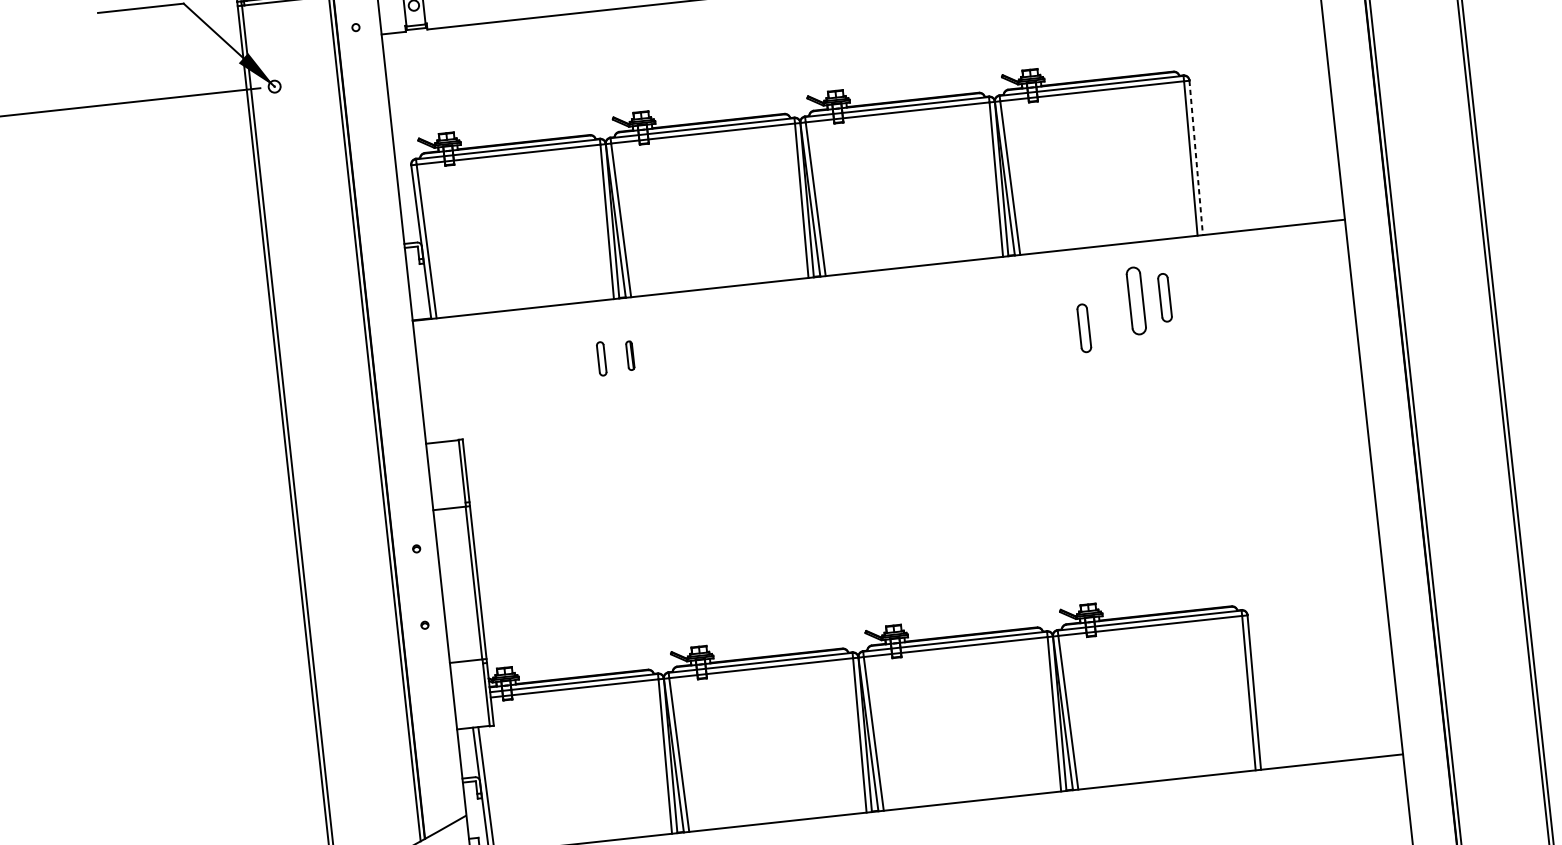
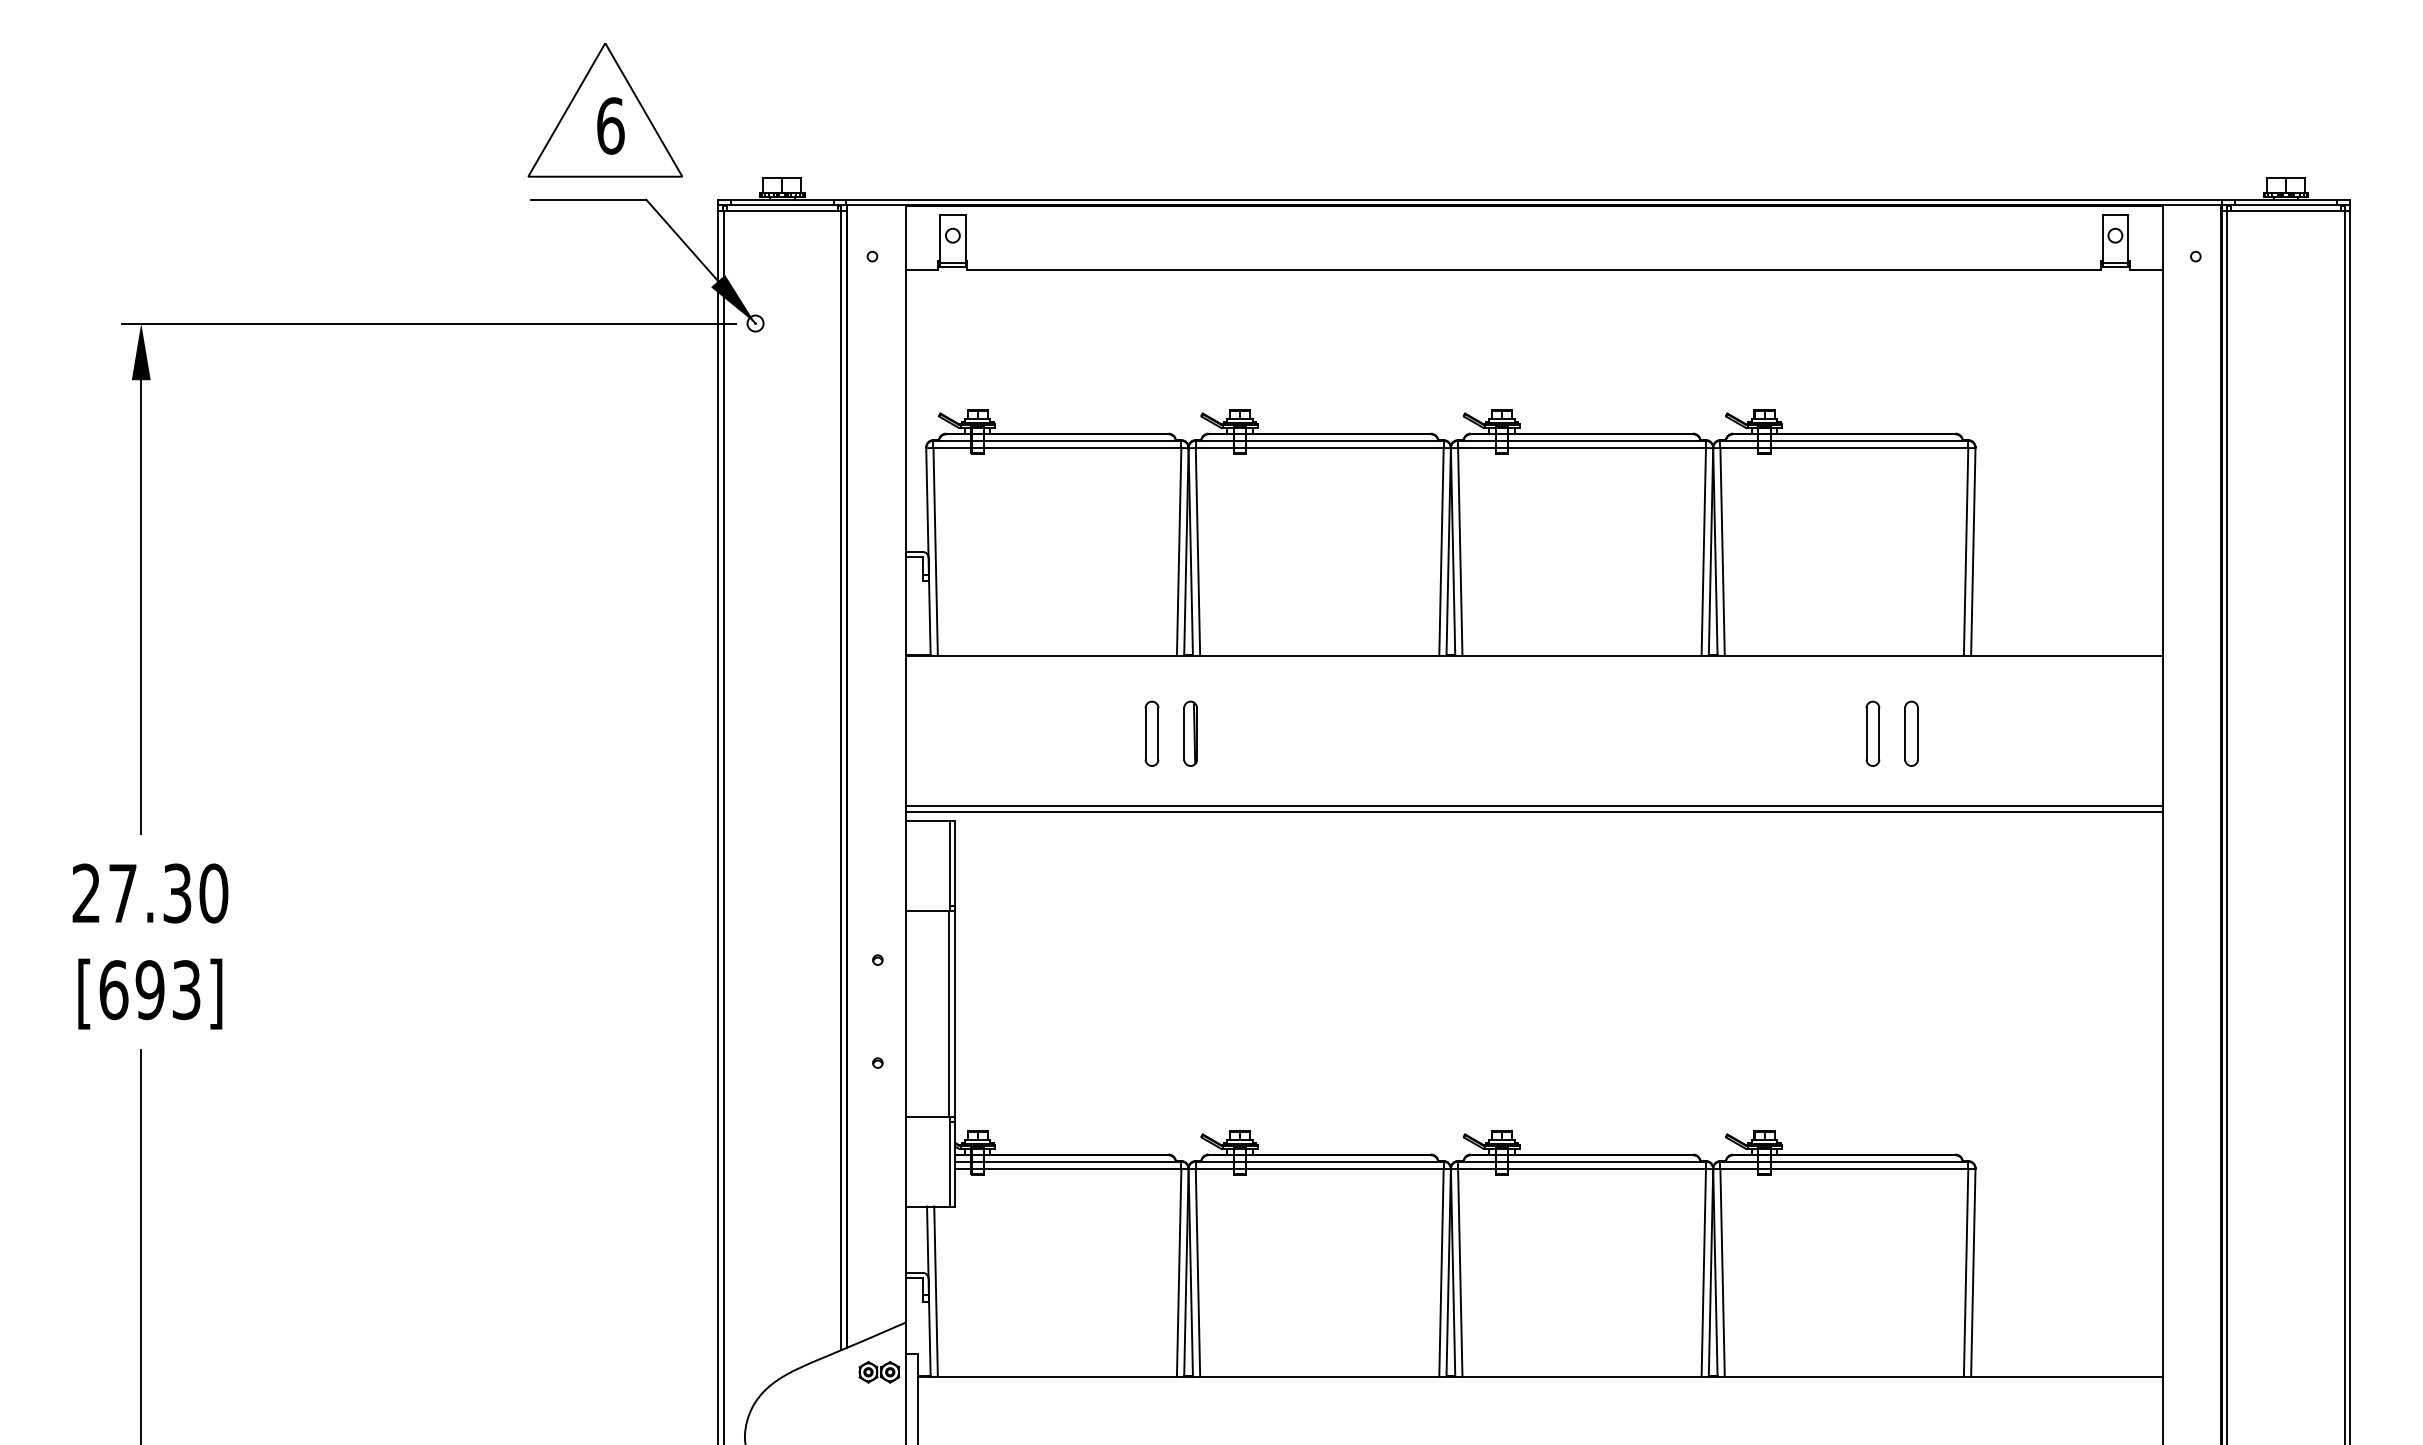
line: (1196, 158) -> (1973, 552), dashed -> solid
part: (1136, 300) -> (1872, 733), size x0.71
part: (1084, 328) -> (1799, 762), removed
part: (630, 355) -> (1190, 733), size x1.67
part: (601, 358) -> (1151, 733), size x1.43
line: (890, 382) -> (1533, 806), added
line: (890, 385) -> (1533, 811), added

